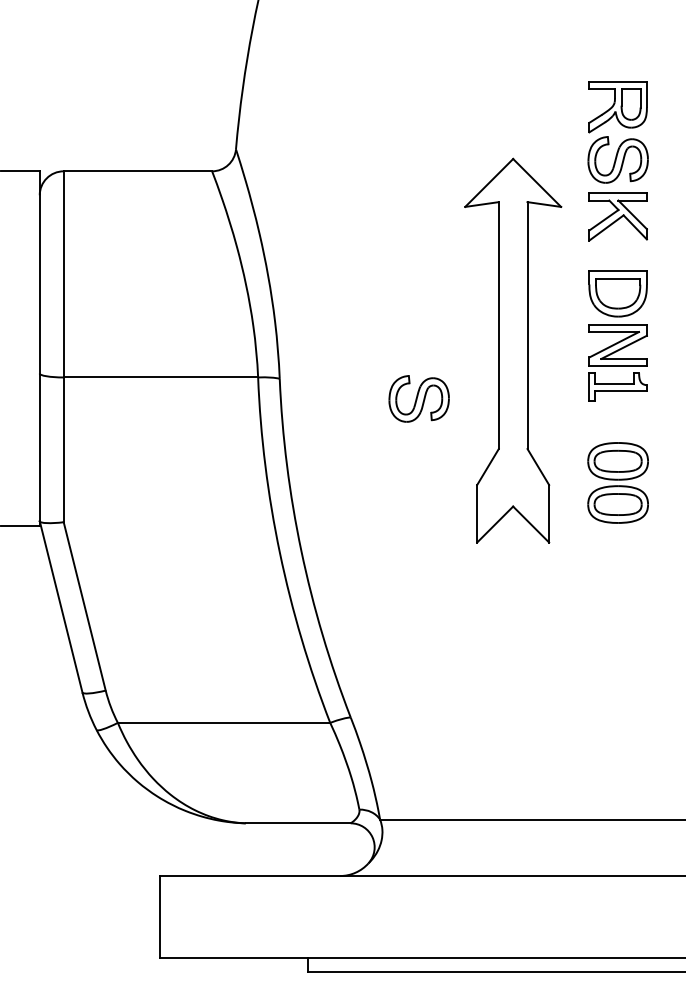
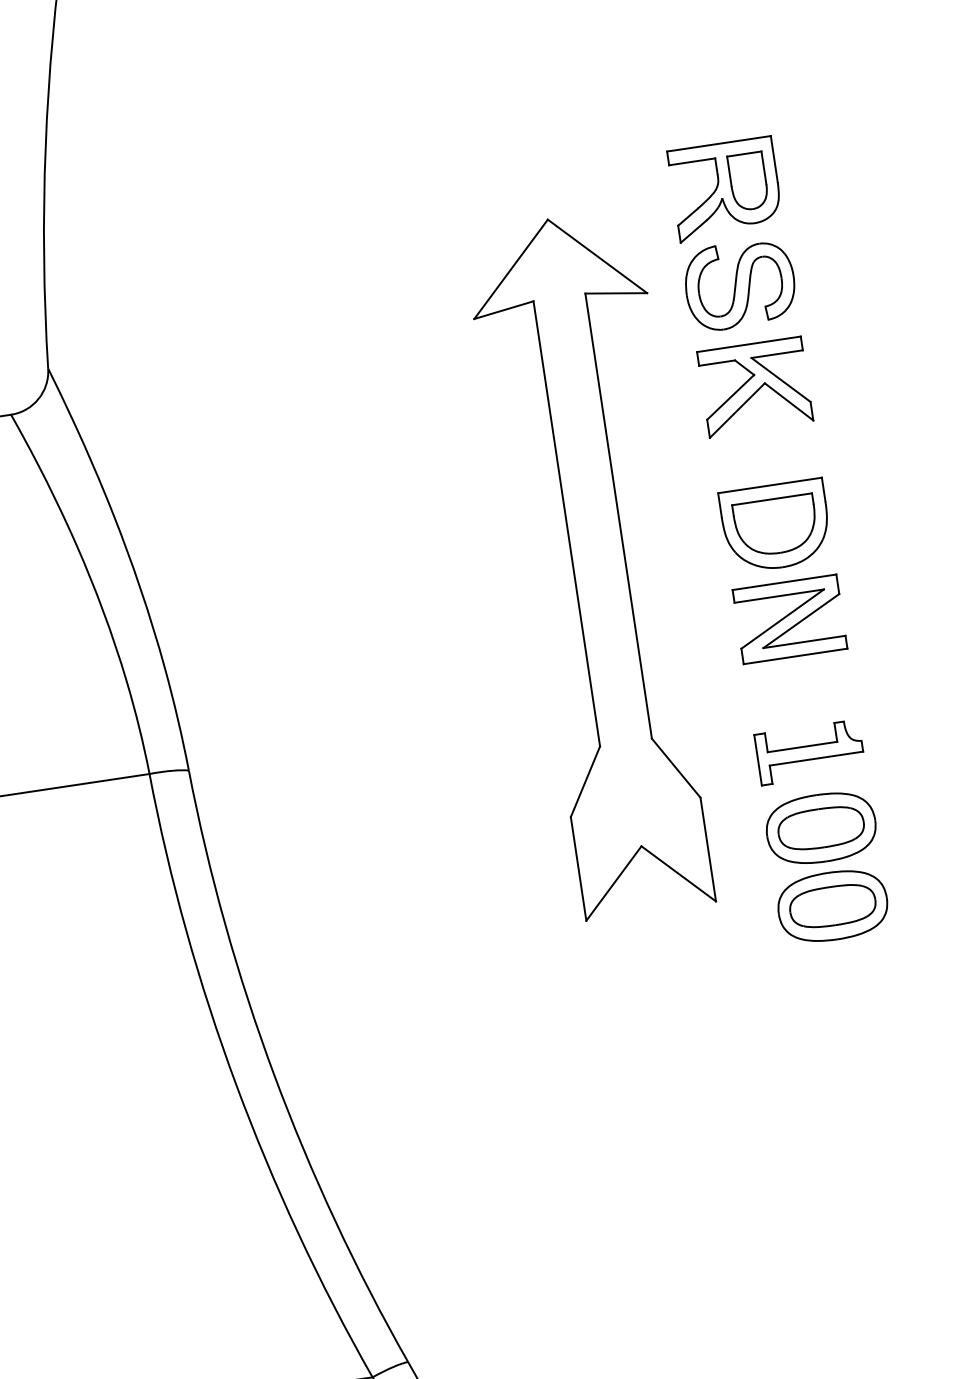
part: (513, 350) -> (600, 564), moved
part: (617, 386) -> (808, 751), moved
part: (418, 398) -> (444, 768), removed

